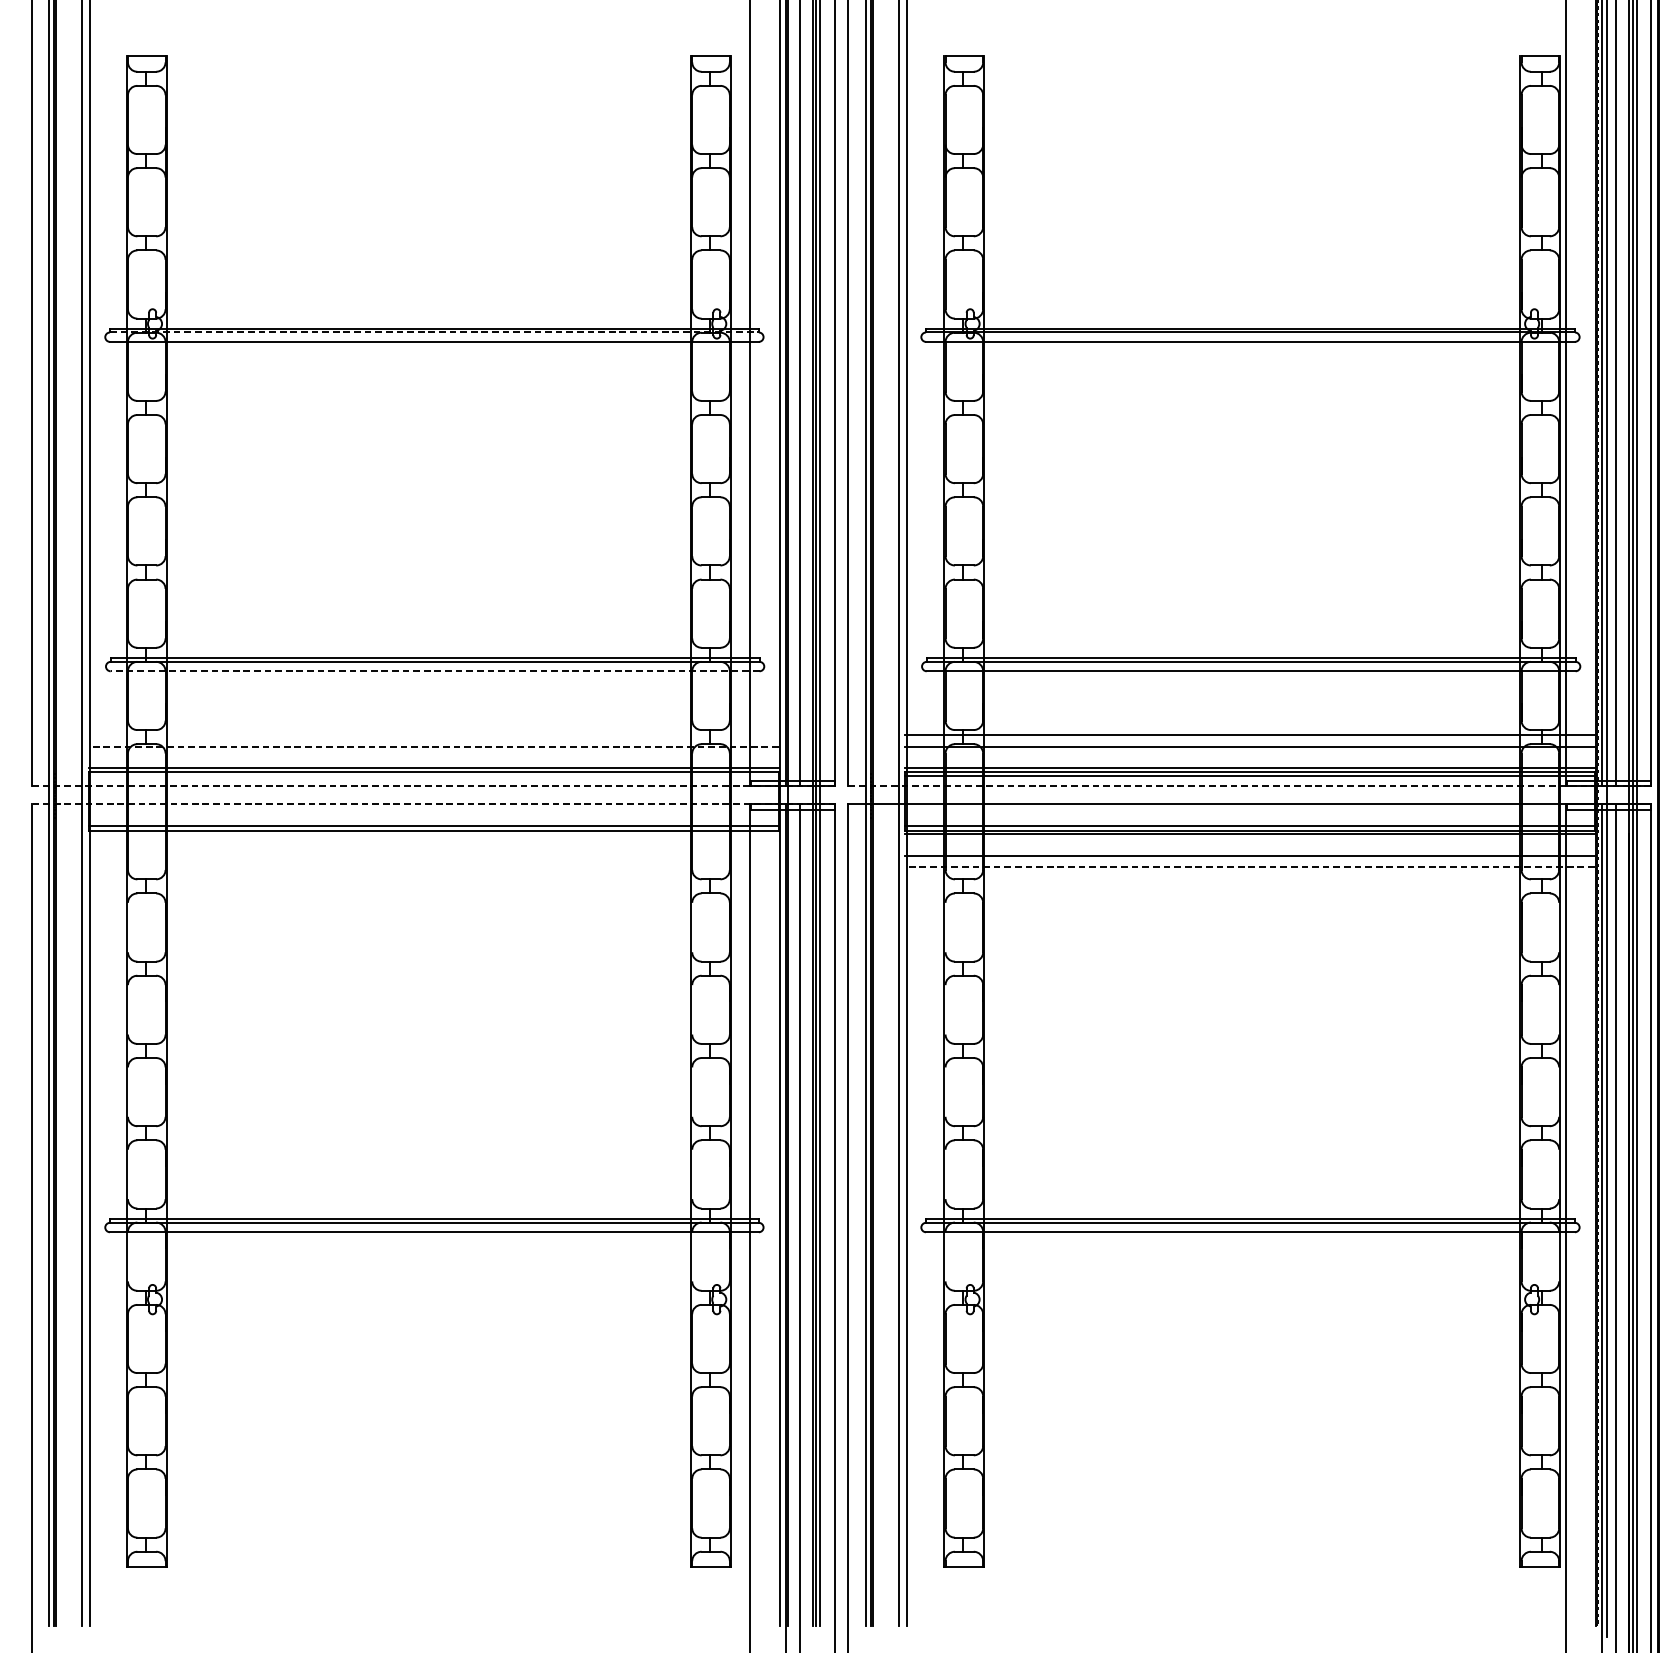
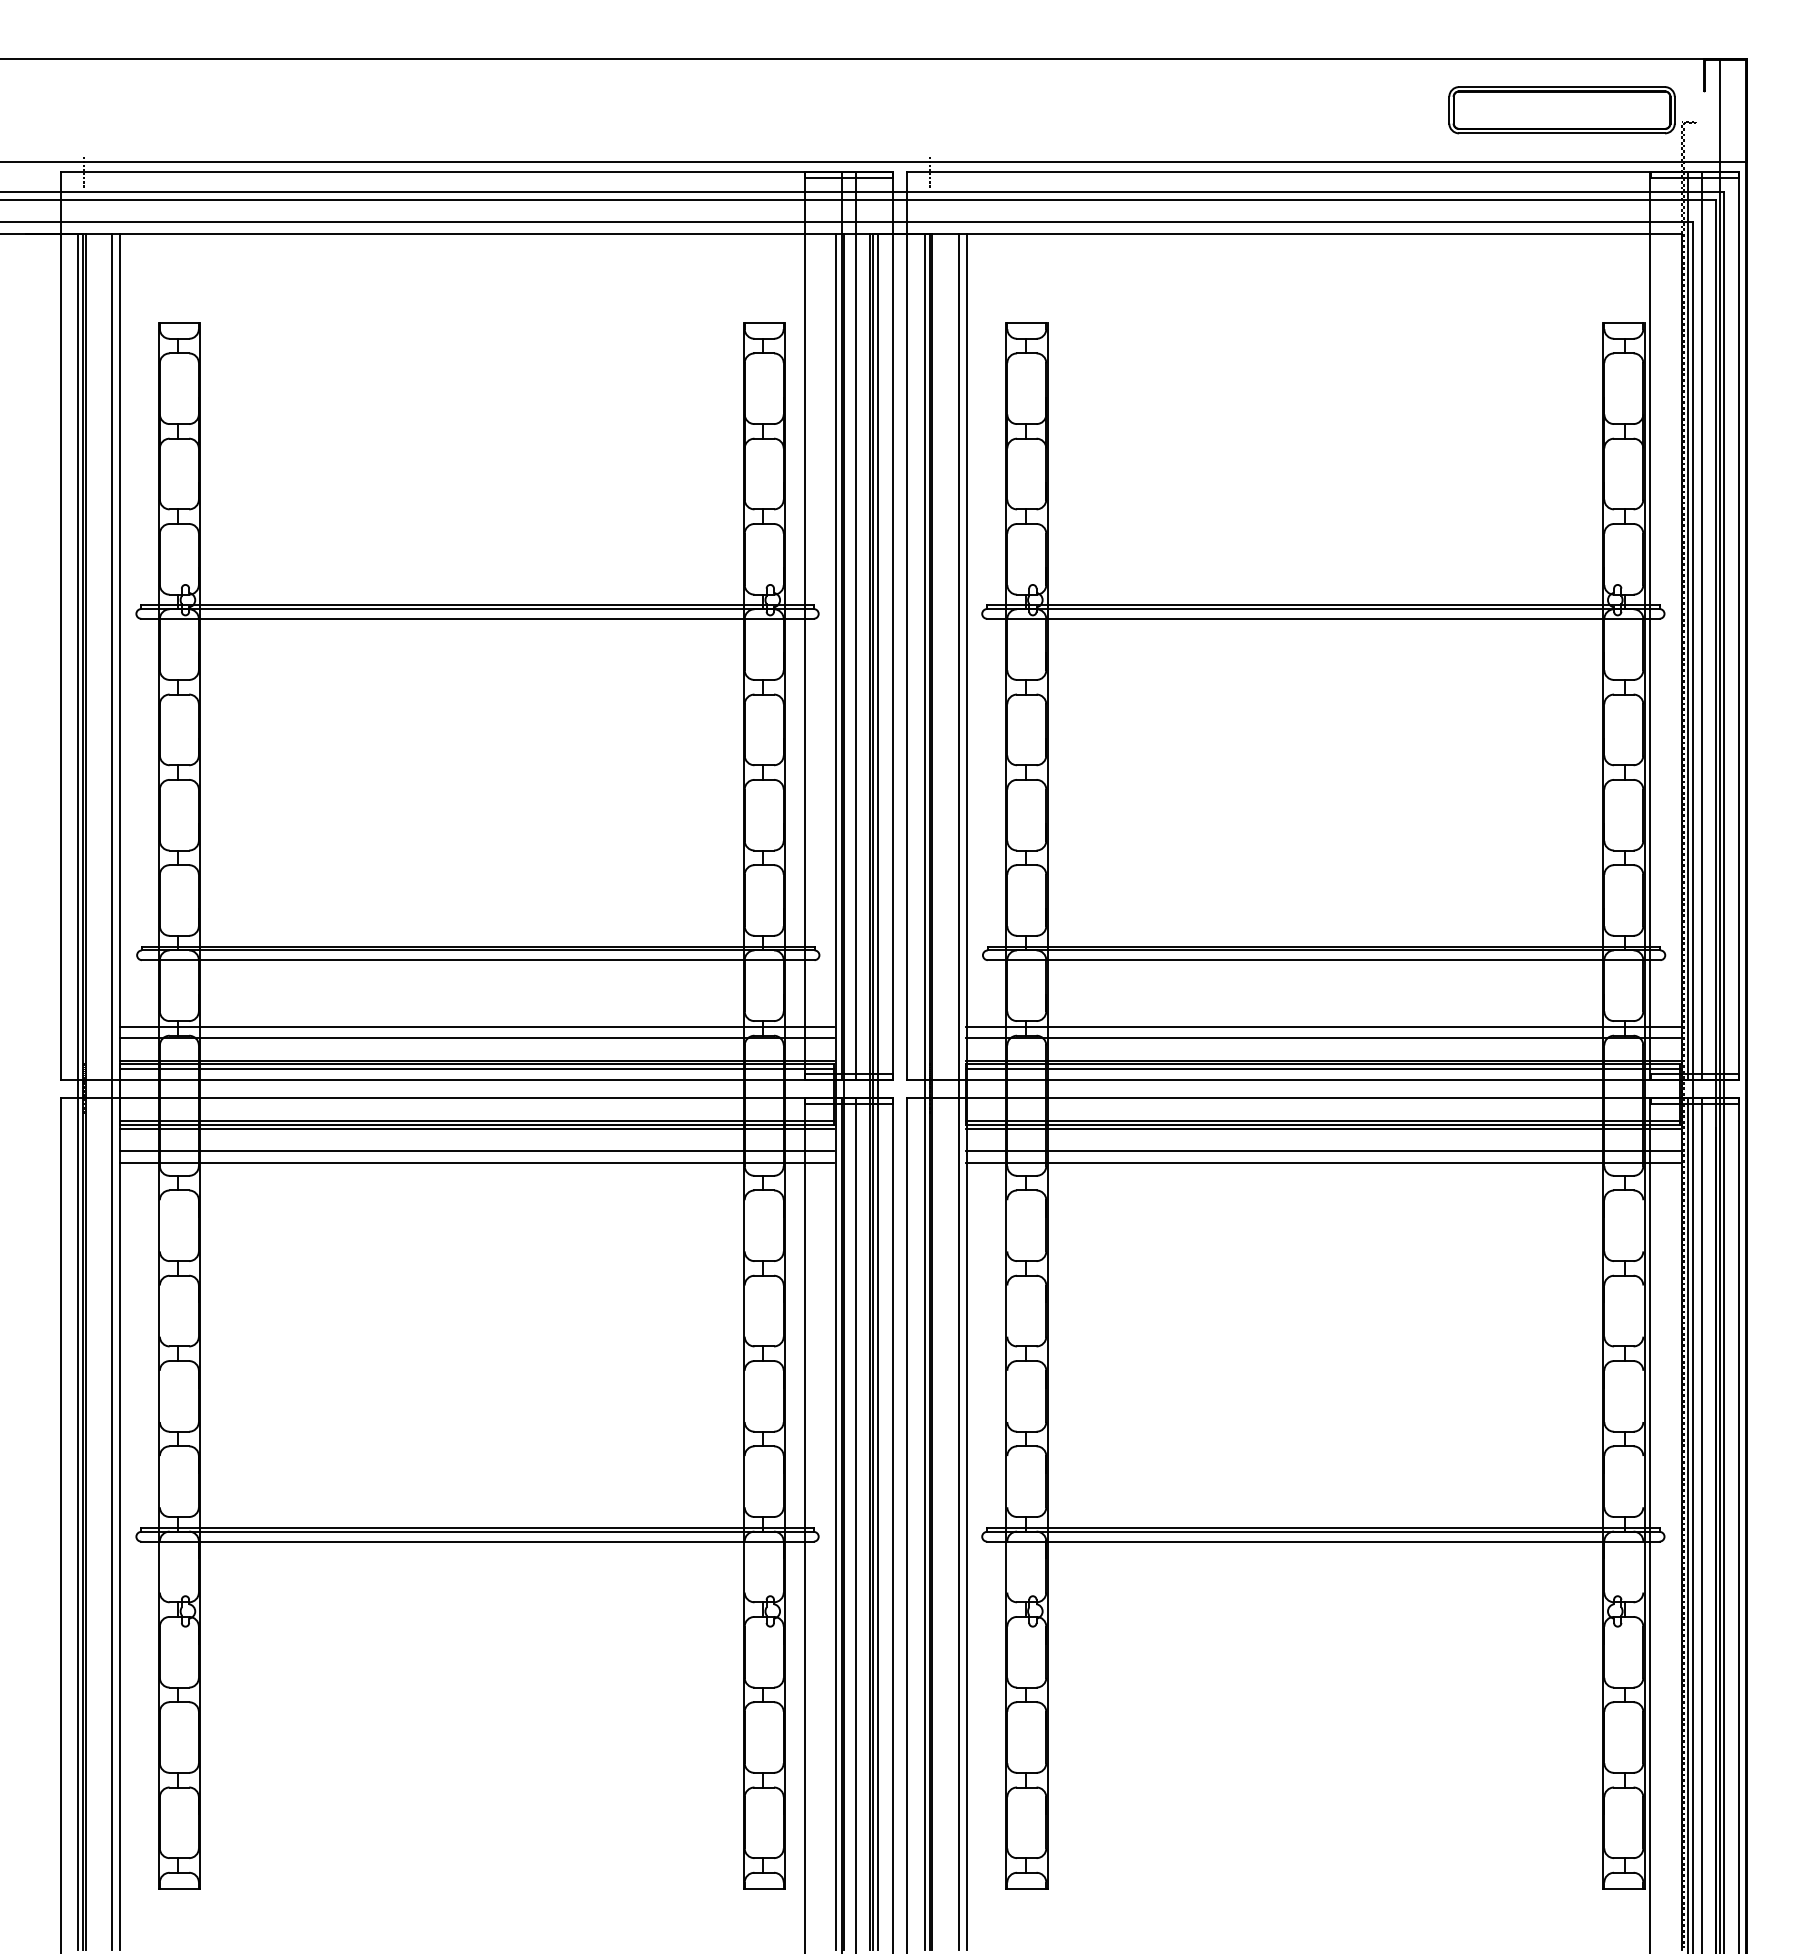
line: (435, 332) -> (478, 609), dashed -> solid
line: (434, 671) -> (477, 960), dashed -> solid
line: (433, 735) -> (476, 1026), added
line: (433, 746) -> (476, 1038), dashed -> solid
line: (433, 775) -> (476, 1068), added
line: (434, 786) -> (477, 1079), dashed -> solid
line: (1250, 786) -> (1323, 1079), dashed -> solid
line: (433, 803) -> (476, 1097), dashed -> solid
line: (433, 833) -> (476, 1128), added
line: (433, 855) -> (476, 1151), added
line: (433, 867) -> (476, 1163), added
line: (1249, 867) -> (1322, 1163), dashed -> solid

